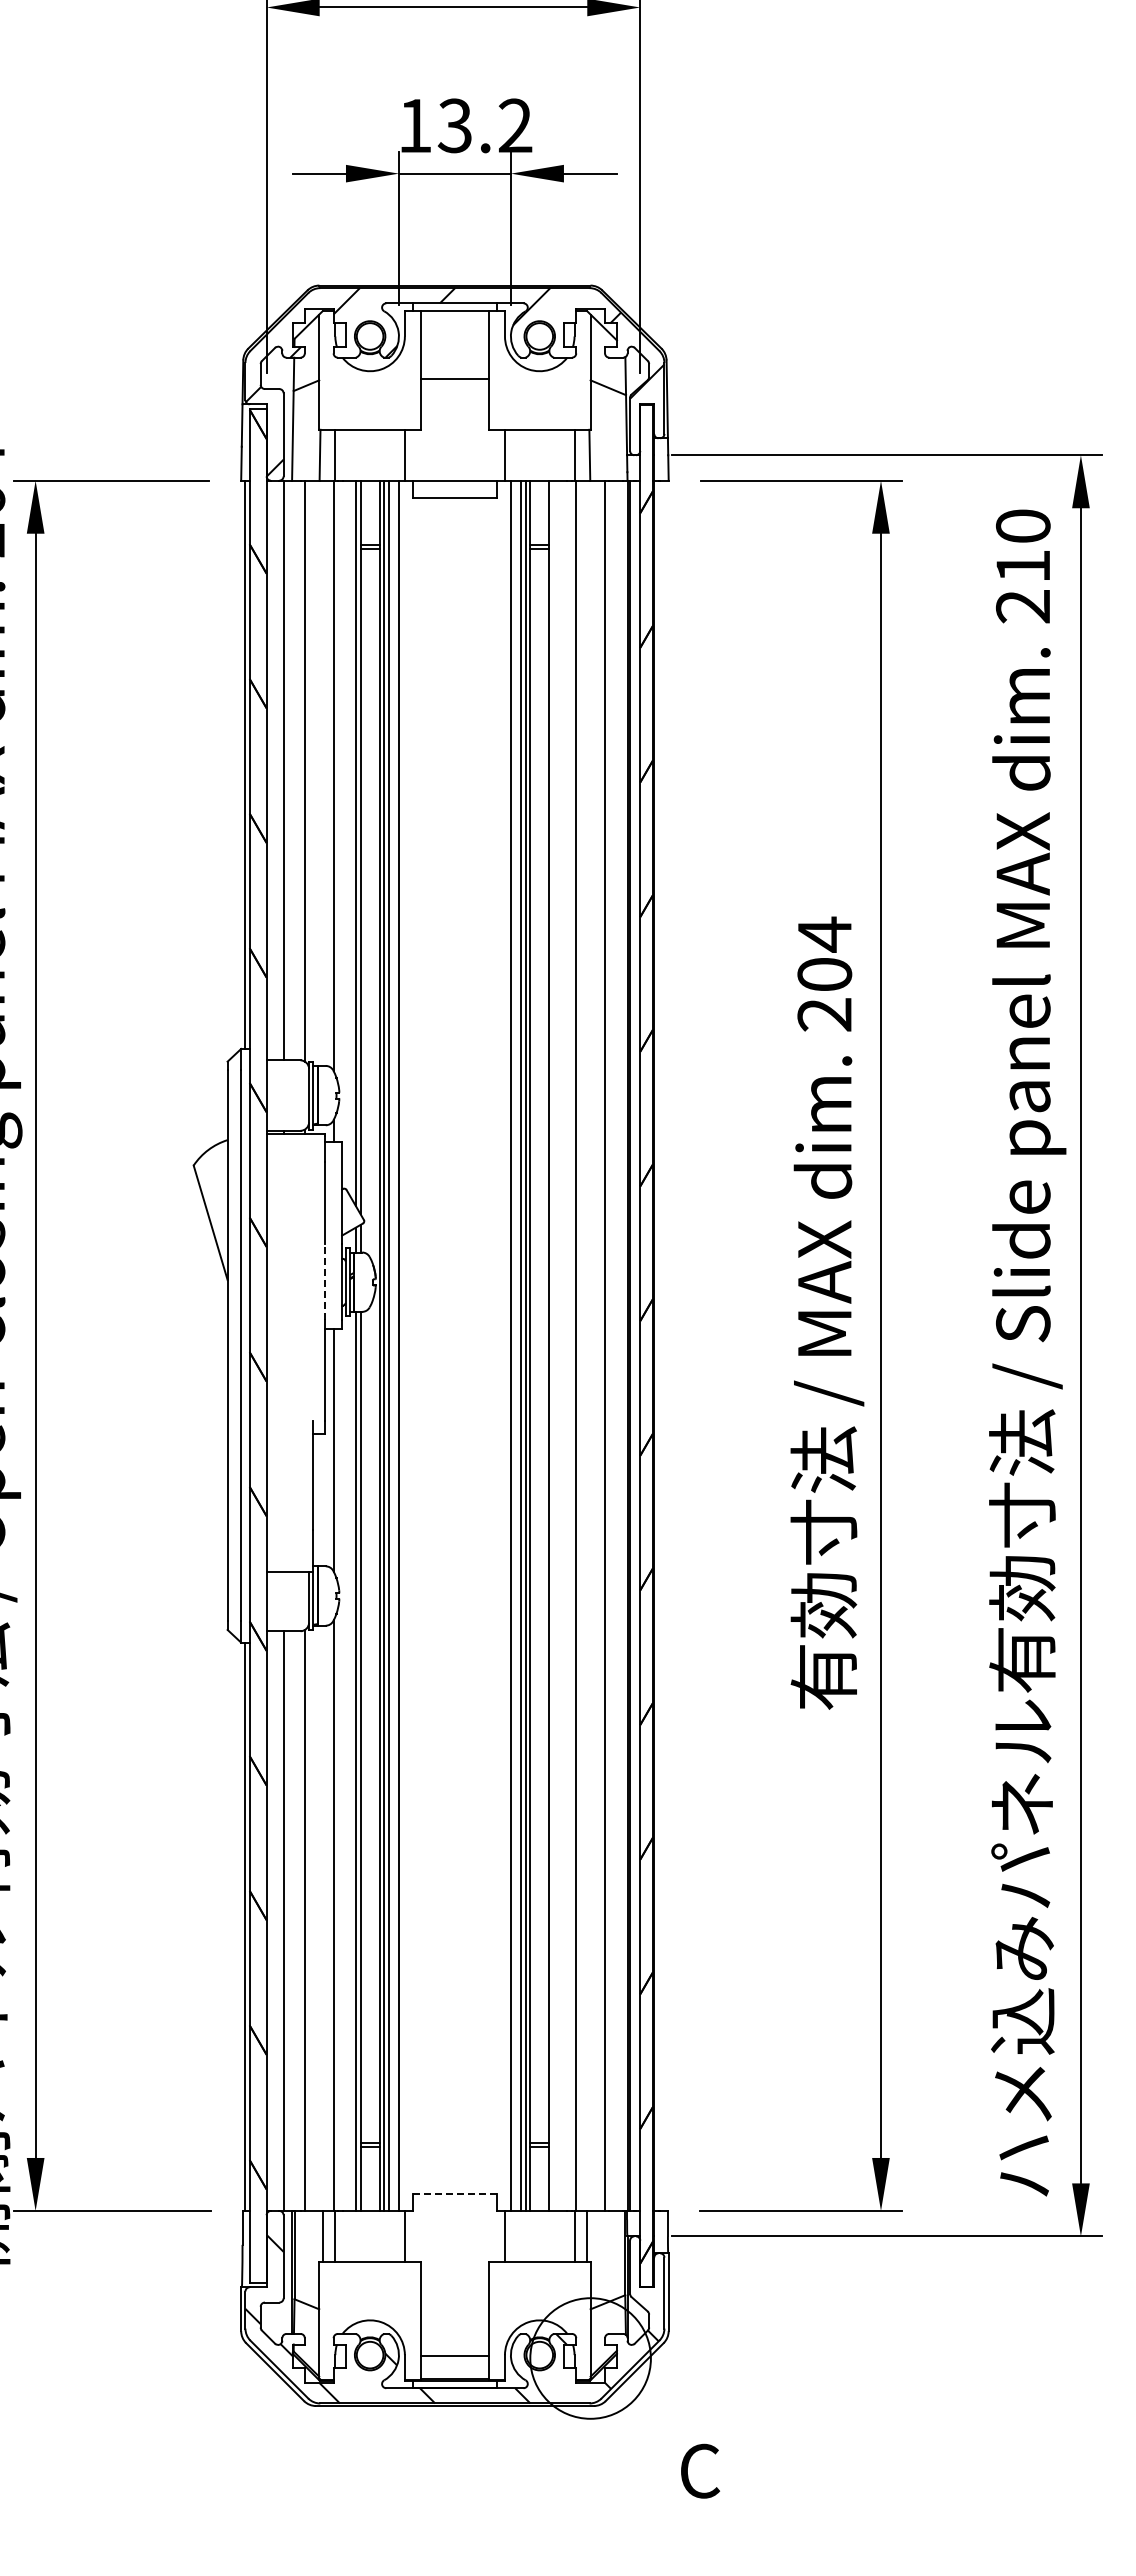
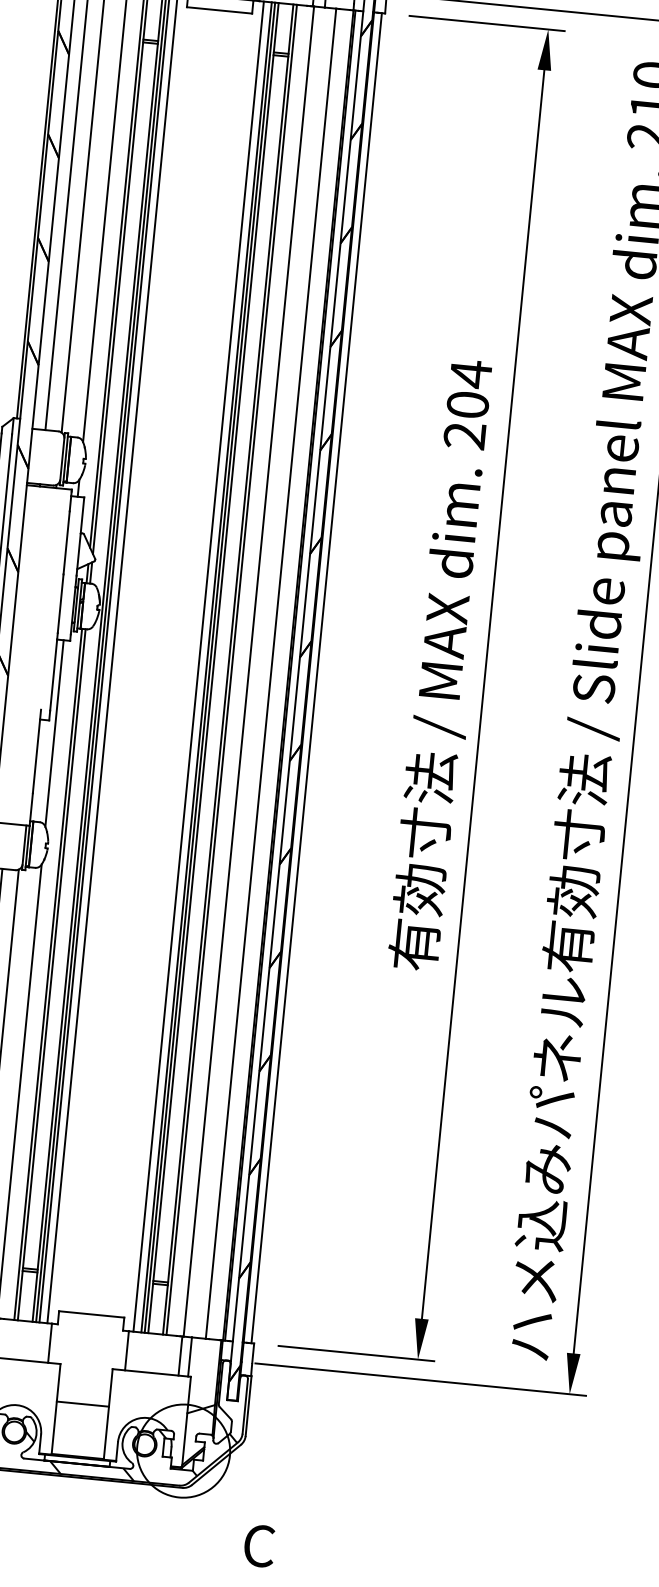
line: (325, 1281) -> (60, 603), dashed -> solid
line: (553, 1345) -> (231, 669), added
line: (664, 1345) -> (316, 677), added
line: (454, 2193) -> (91, 1314), dashed -> solid
line: (454, 2355) -> (82, 1403), moved

